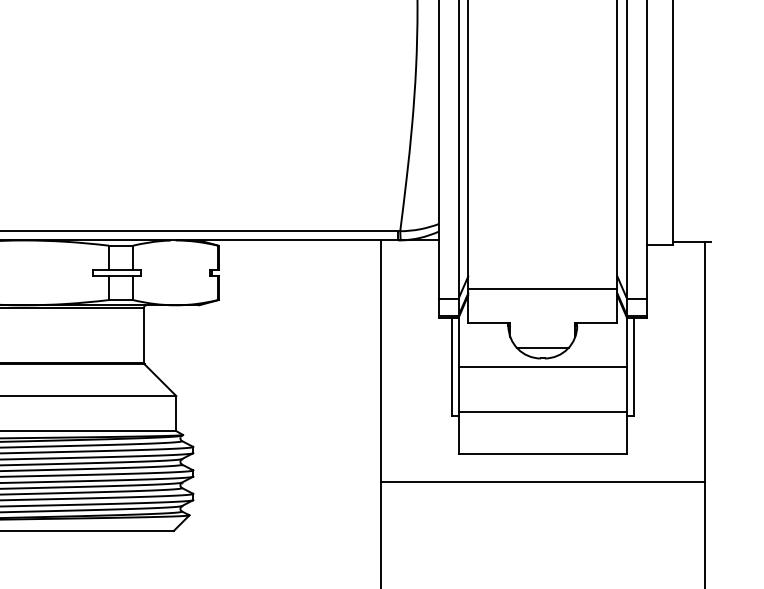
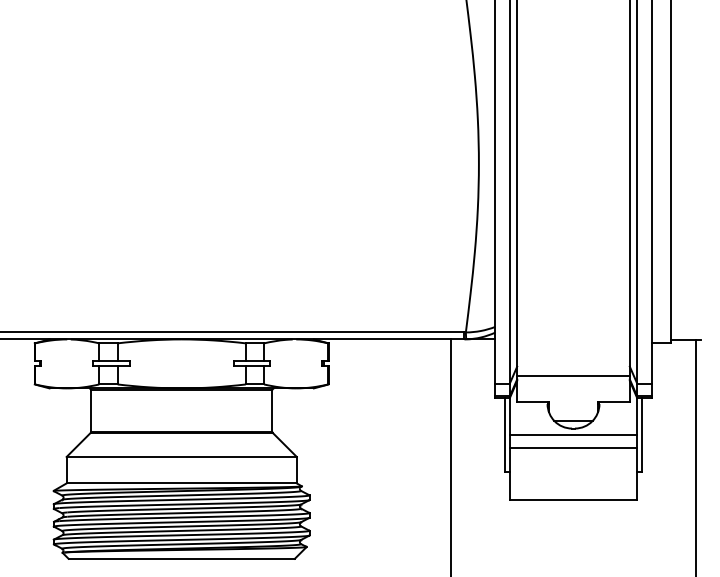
line: (542, 412) -> (573, 448), moved
line: (542, 481) -> (573, 521), removed

